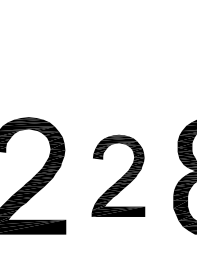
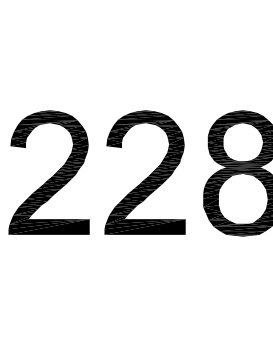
part: (117, 175) -> (144, 172), size x1.43

